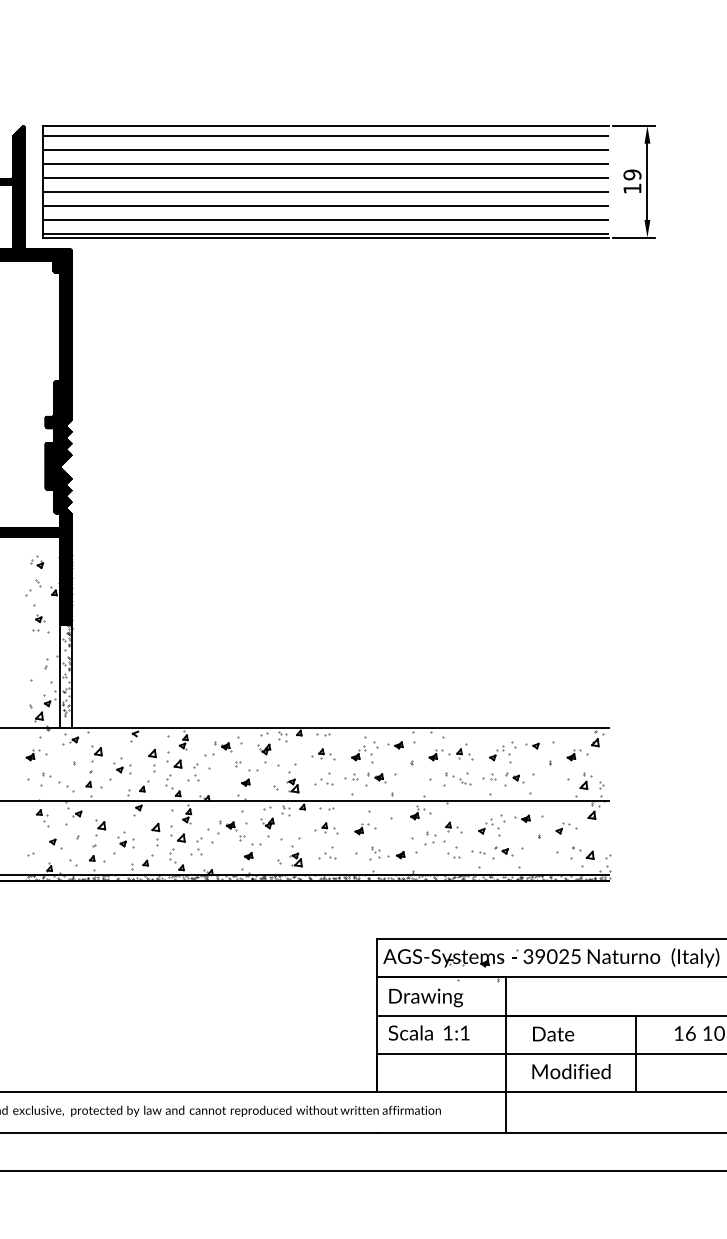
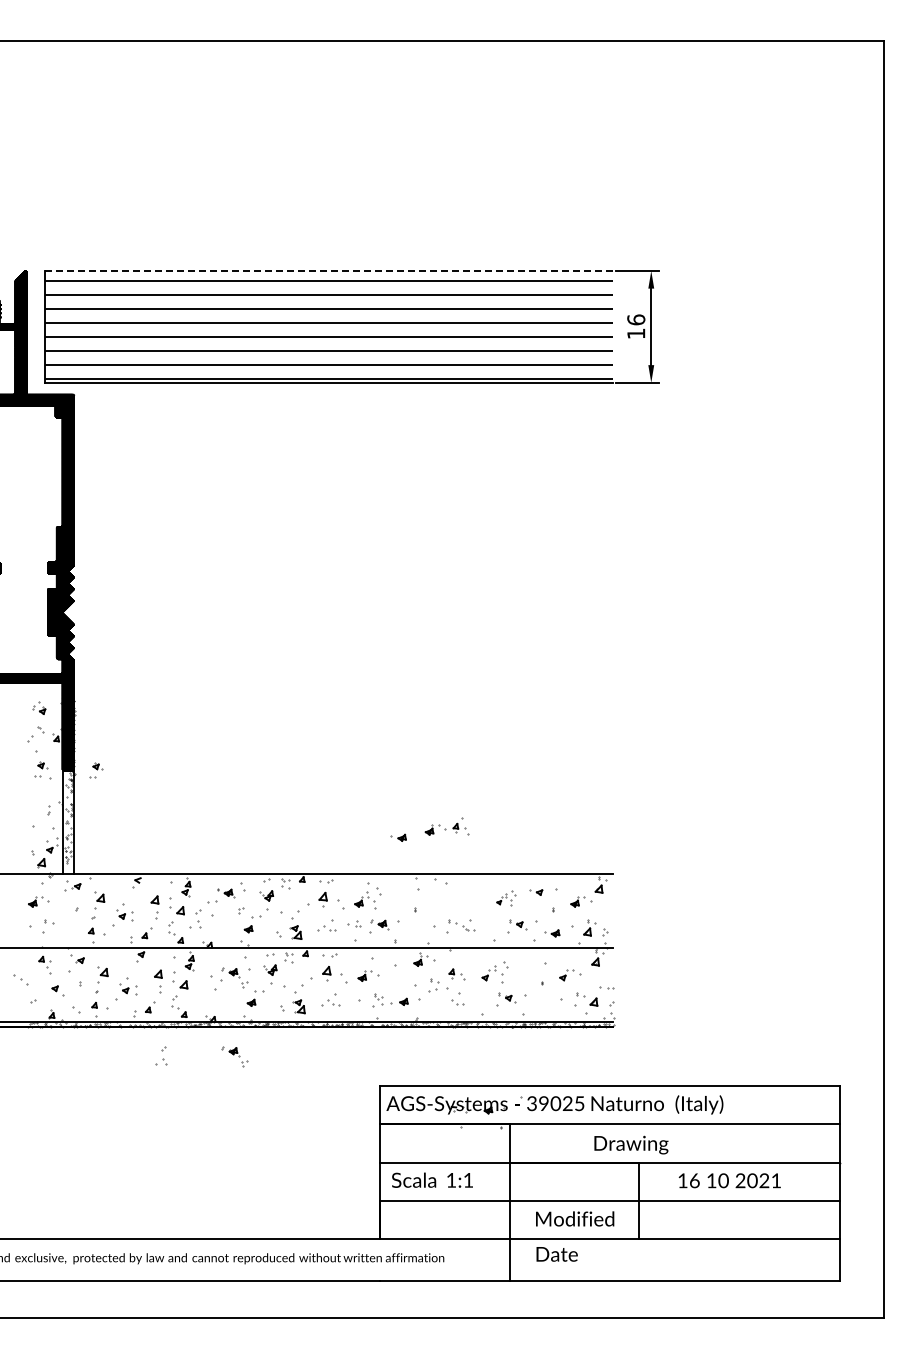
line: (325, 125) -> (328, 270), solid -> dashed
text: (632, 174) -> (636, 319), 19 -> 16
part: (94, 624) -> (96, 770), added
part: (395, 744) -> (398, 837), moved
part: (450, 751) -> (446, 826), moved
part: (502, 751) -> (505, 898), size x0.7
part: (323, 753) -> (326, 900), size x1.6
part: (489, 776) -> (492, 923), removed
part: (66, 786) -> (20, 979), moved
part: (522, 818) -> (552, 933), moved
part: (326, 828) -> (329, 975), size x1.6
part: (196, 845) -> (161, 1055), moved
part: (478, 851) -> (606, 987), moved
part: (231, 909) -> (234, 1056), added
text: (426, 997) -> (631, 1144), moved
text: (552, 1034) -> (556, 1254), moved

